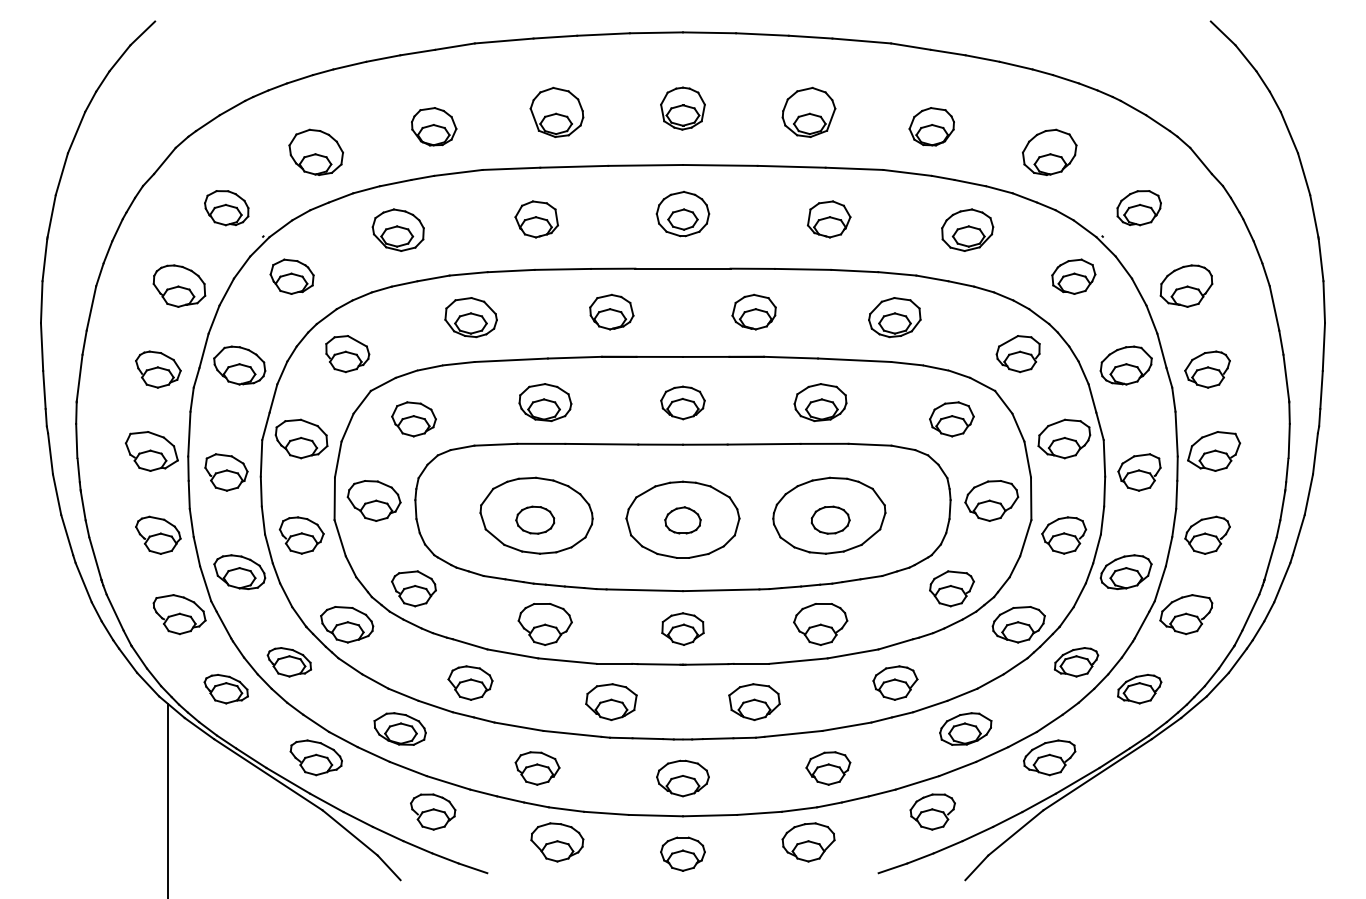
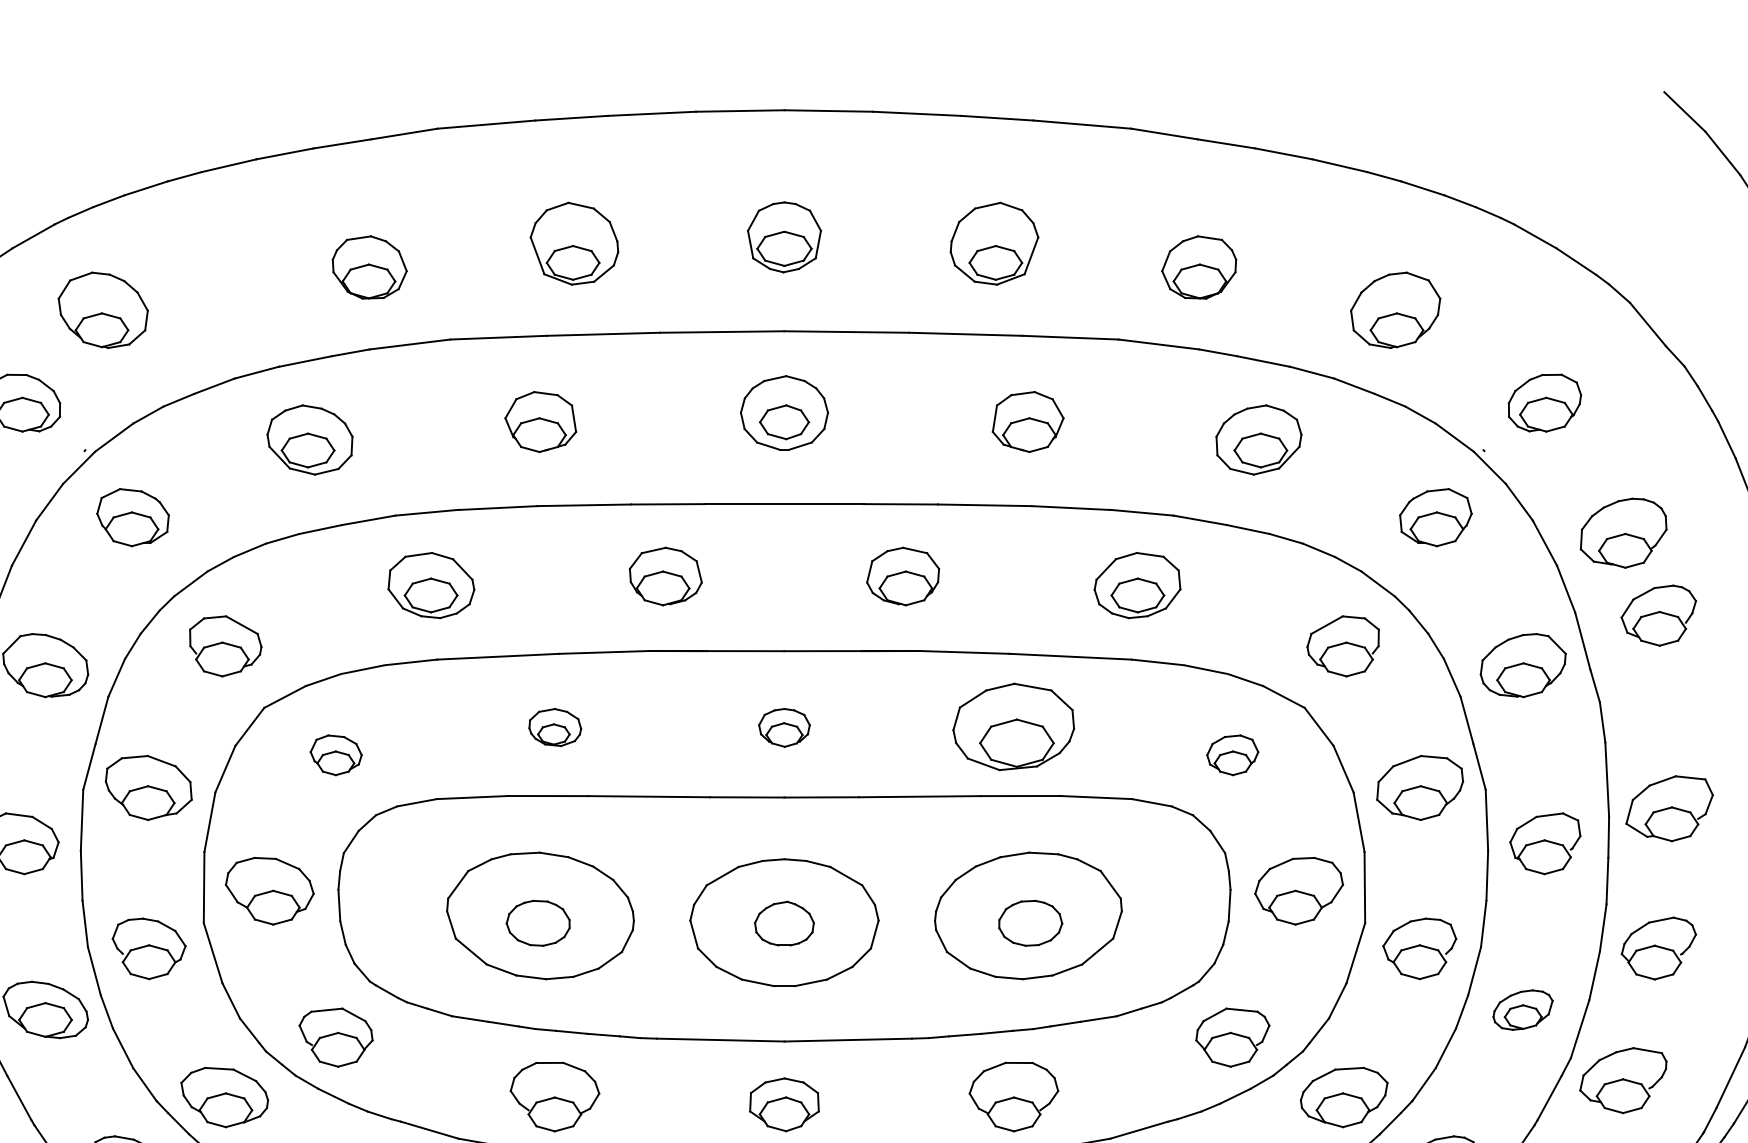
part: (315, 151) -> (101, 308), moved
part: (1207, 369) -> (1658, 615), moved
part: (545, 402) -> (555, 727), size x0.6
part: (682, 402) -> (783, 727), size x0.7
part: (820, 402) -> (1013, 727), size x1.4
part: (413, 419) -> (335, 755), size x0.7
part: (951, 419) -> (1232, 755), size x0.7
part: (1125, 572) -> (1522, 1010), size x0.7

